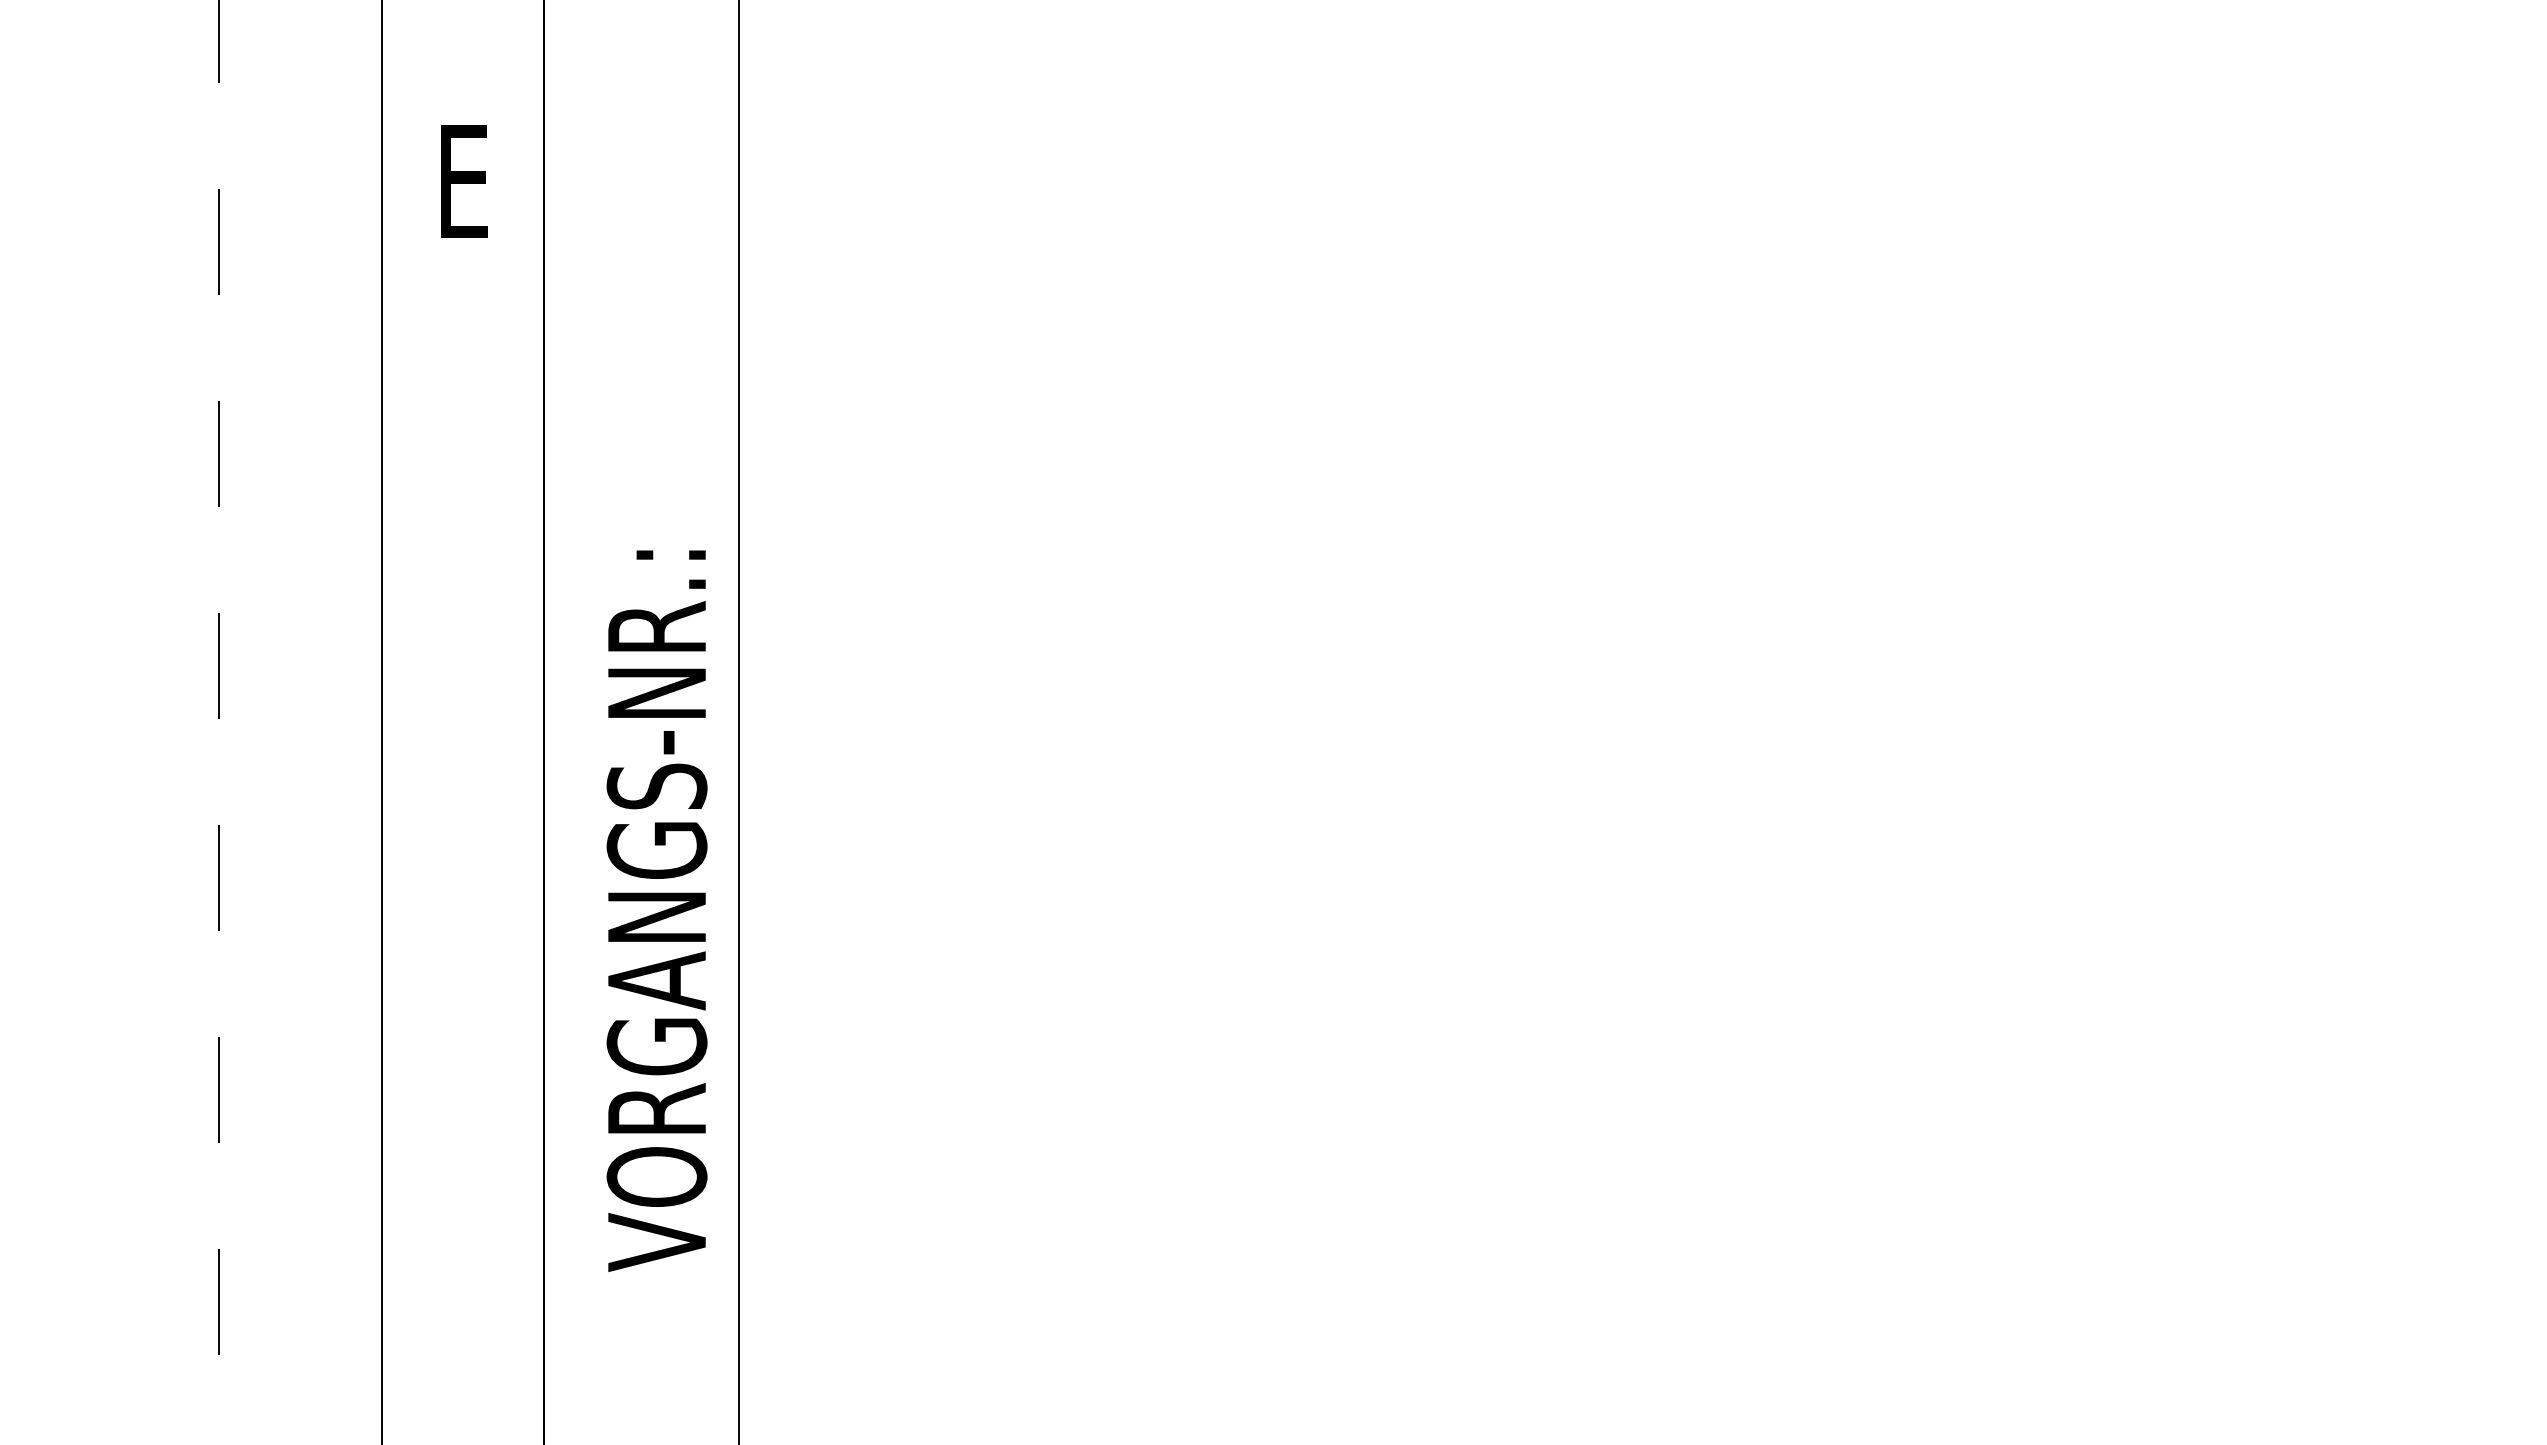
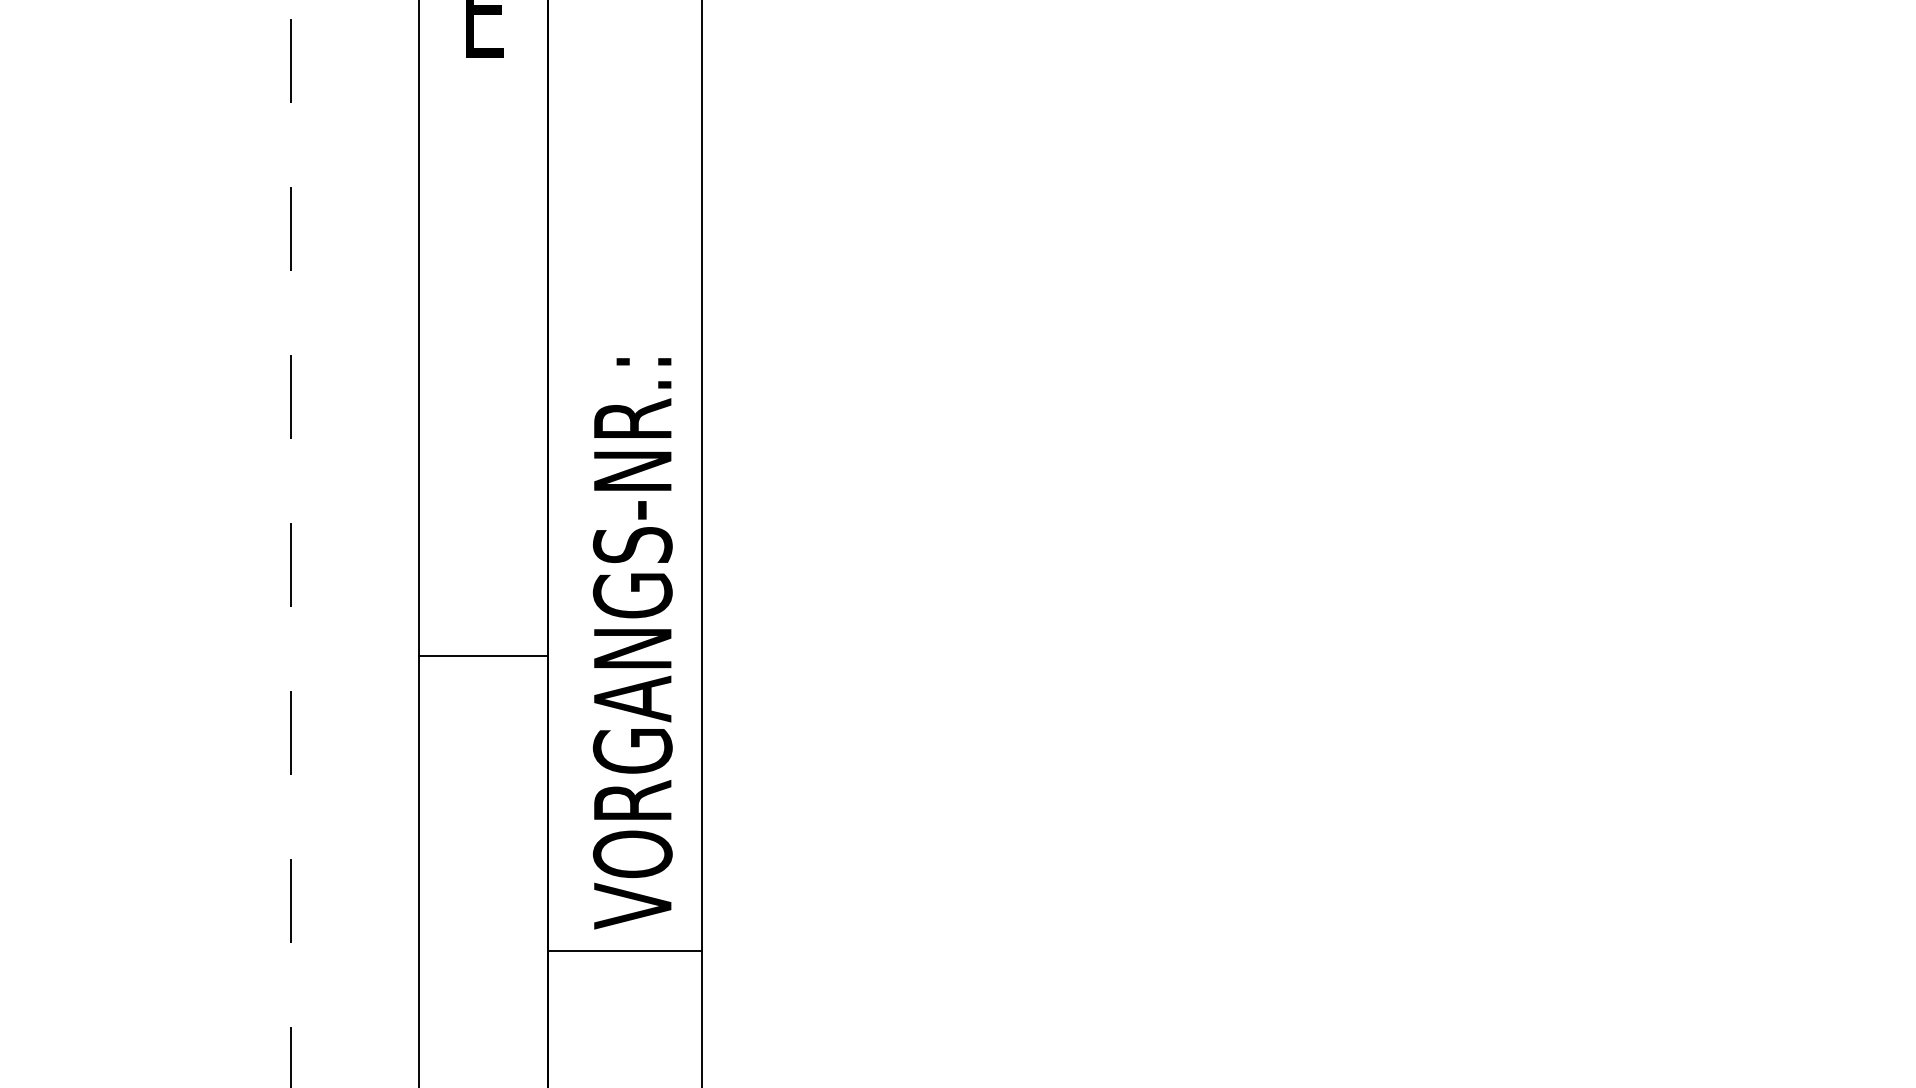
text: (656, 910) -> (632, 643), moved
line: (462, 993) -> (483, 655), added
line: (640, 1366) -> (624, 951), added

